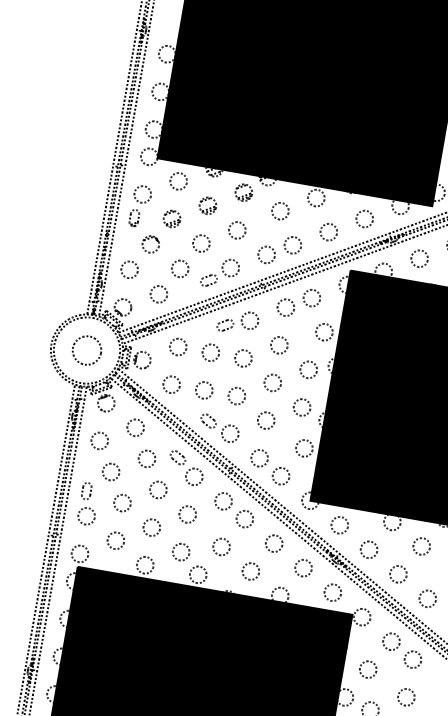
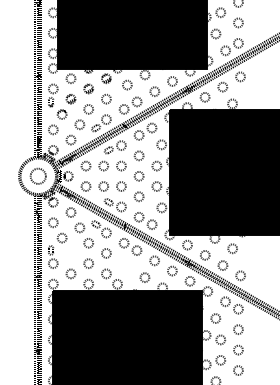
circle: (121, 503) -> (70, 253), removed
circle: (222, 547) -> (127, 267), removed

